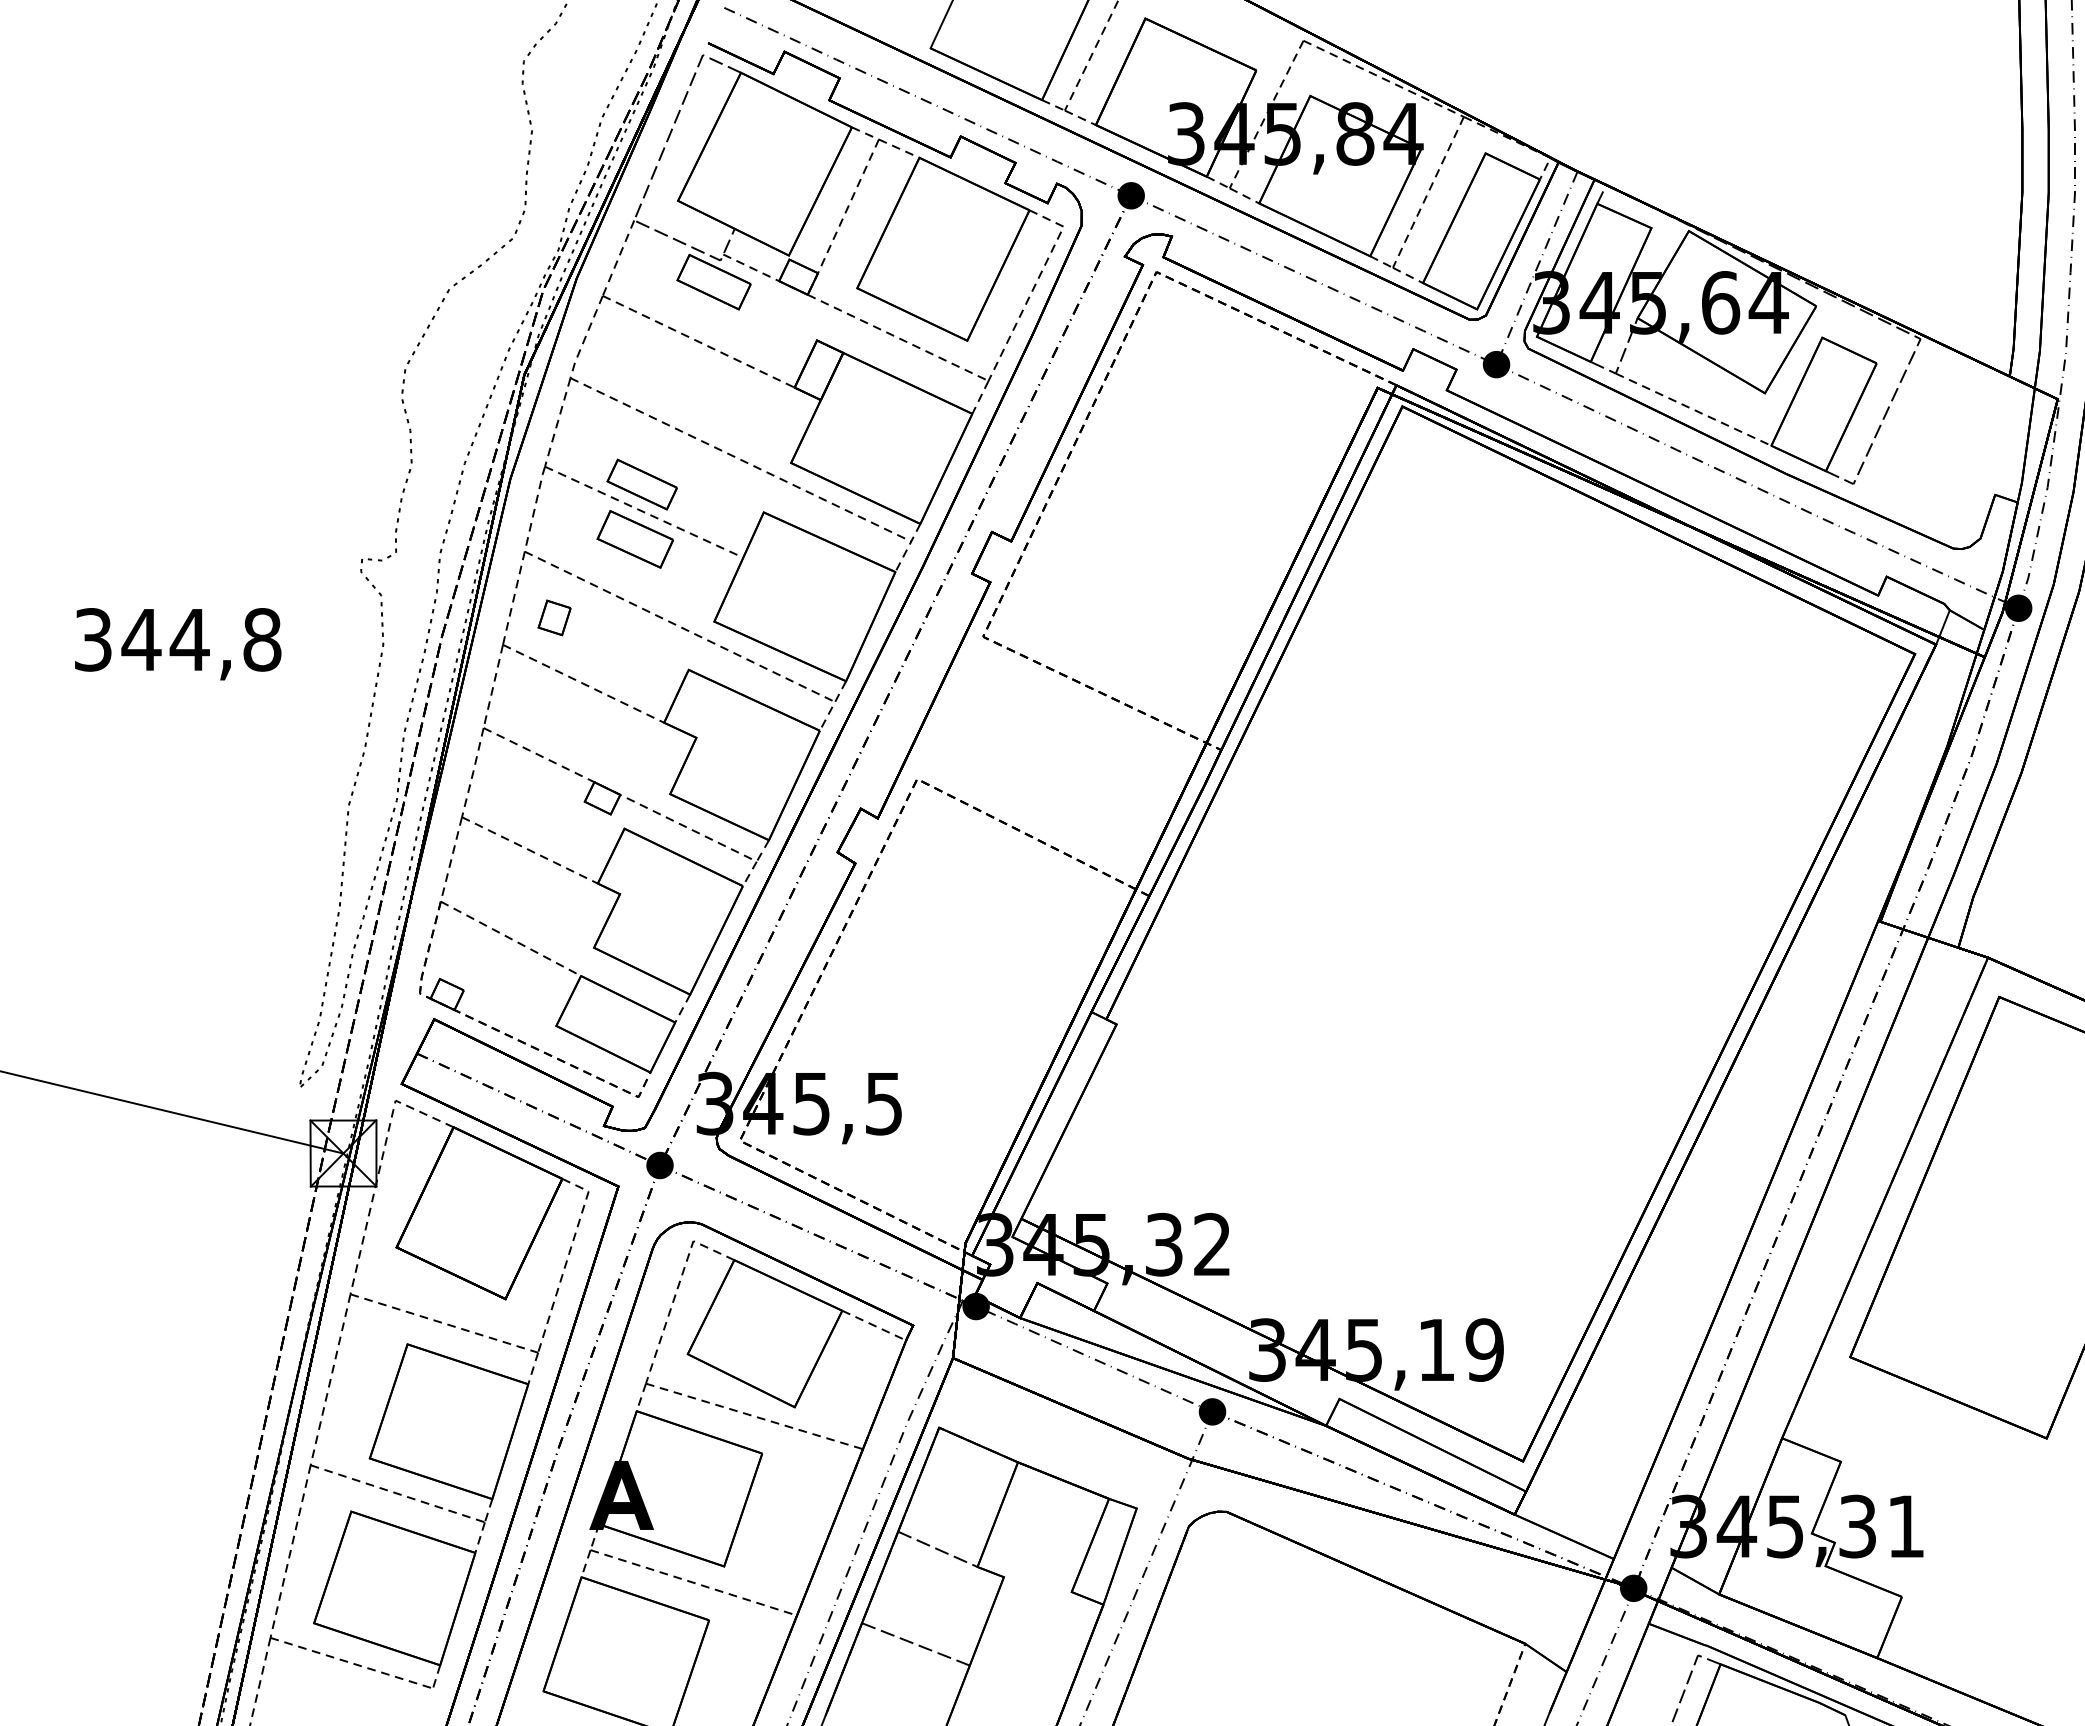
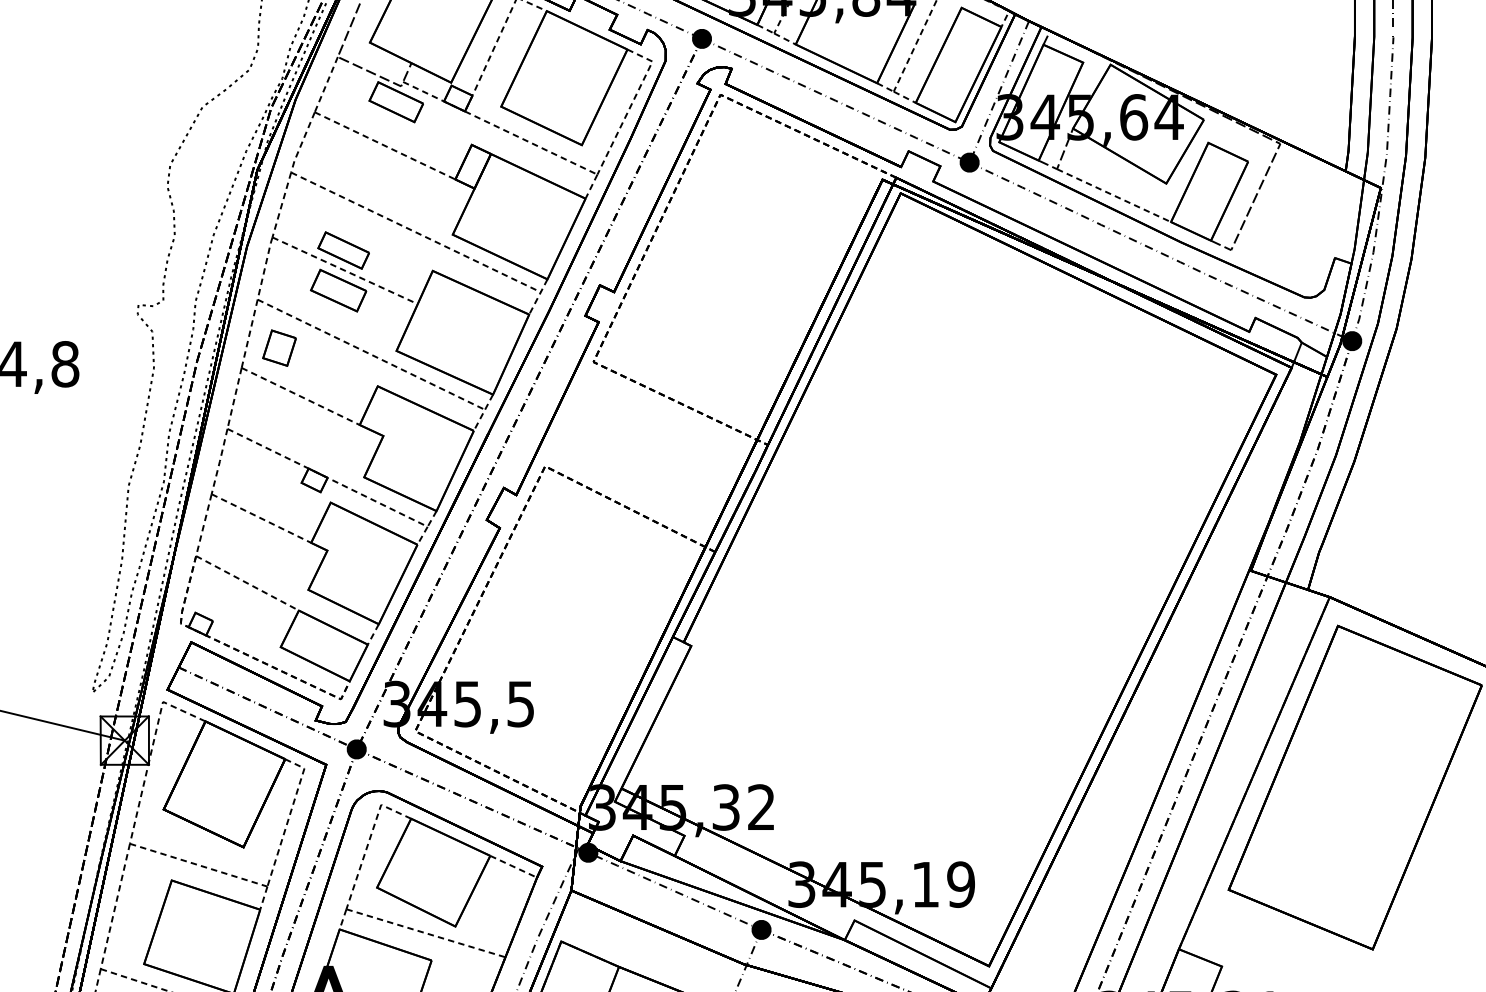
part: (554, 617) -> (279, 347), size x1.4

